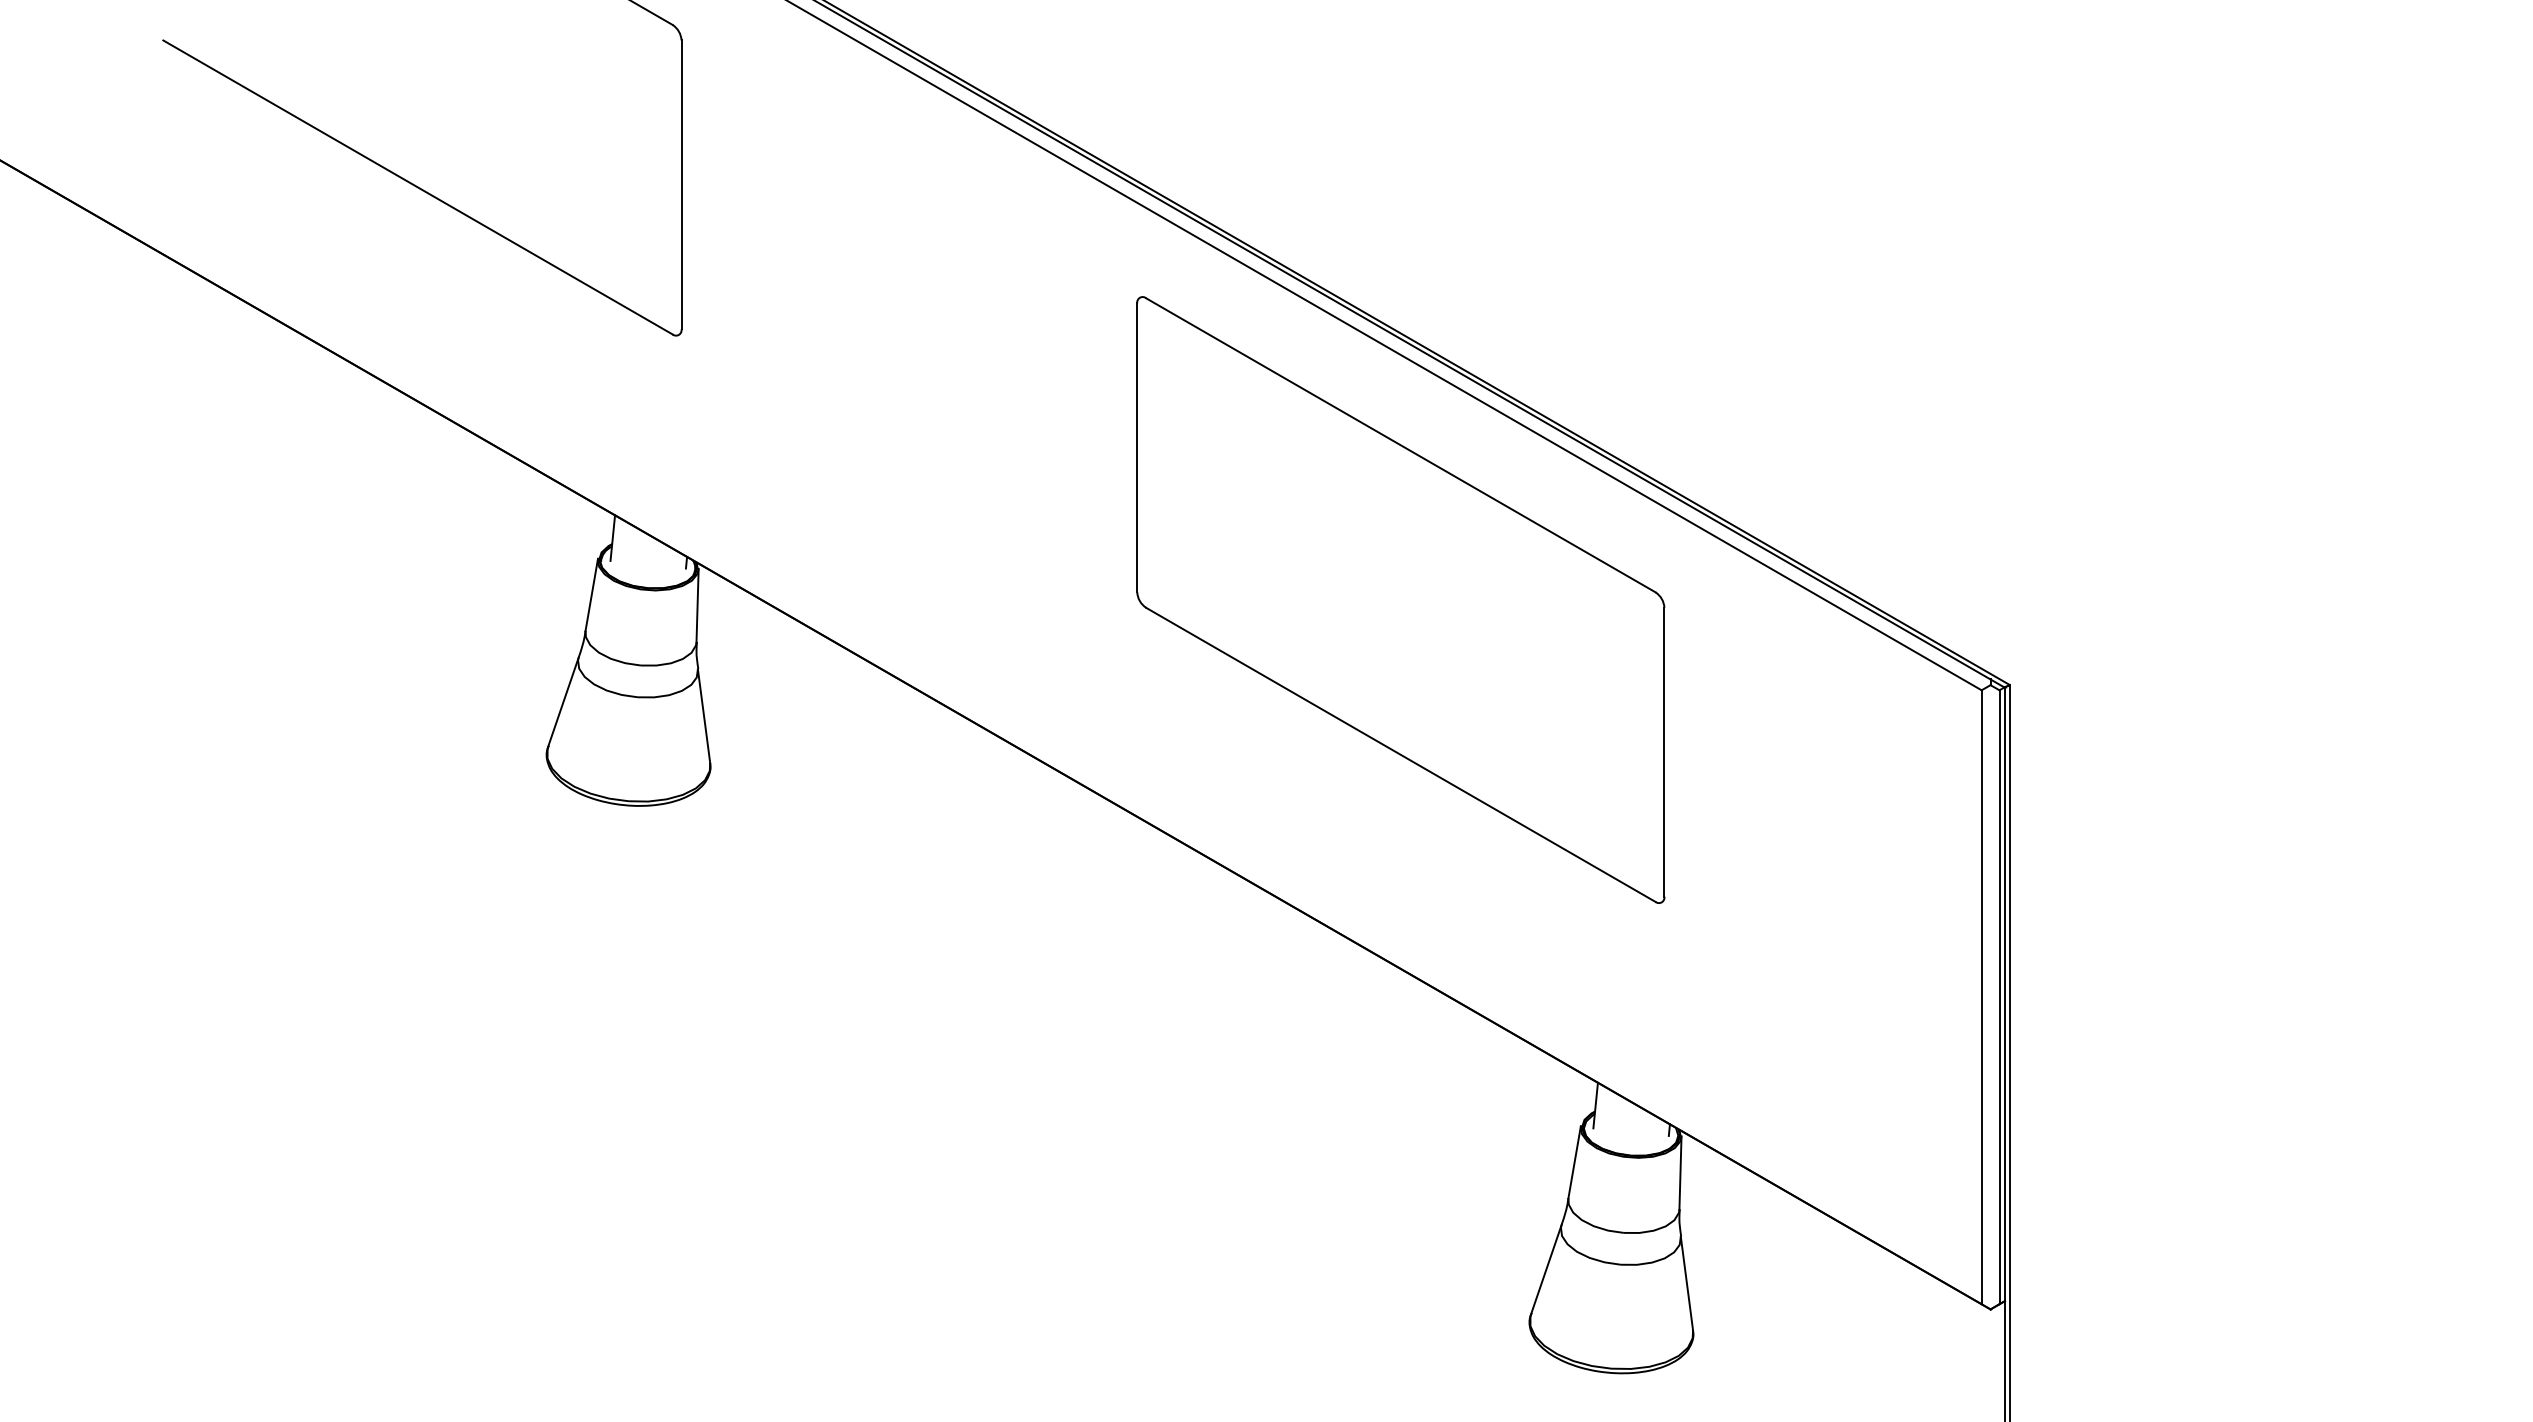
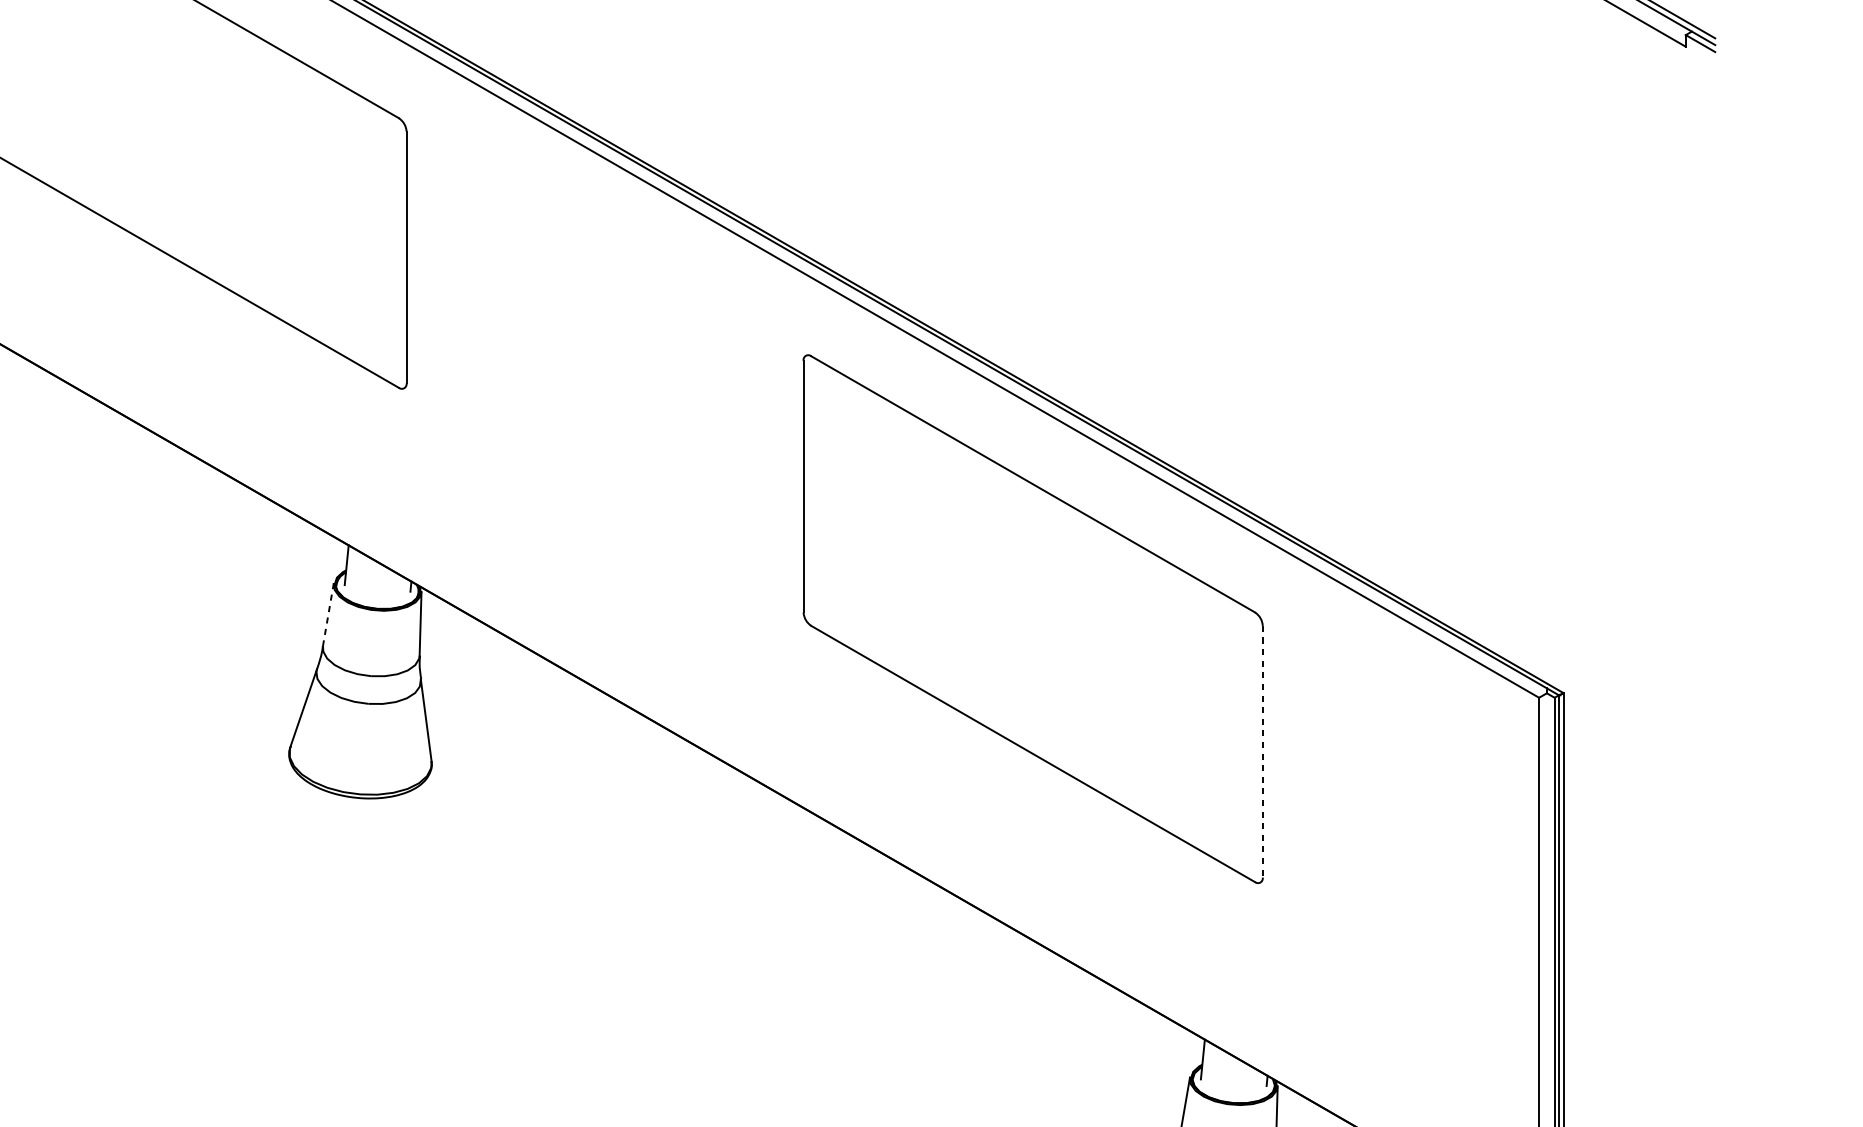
line: (591, 594) -> (328, 614), solid -> dashed
line: (1664, 752) -> (1262, 751), solid -> dashed

